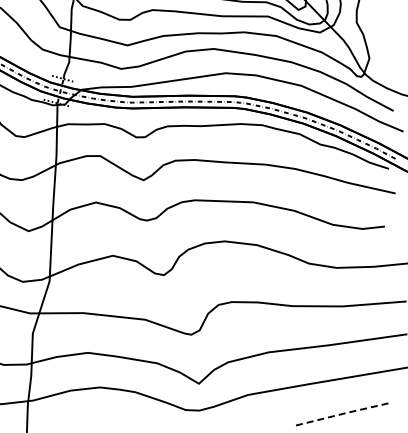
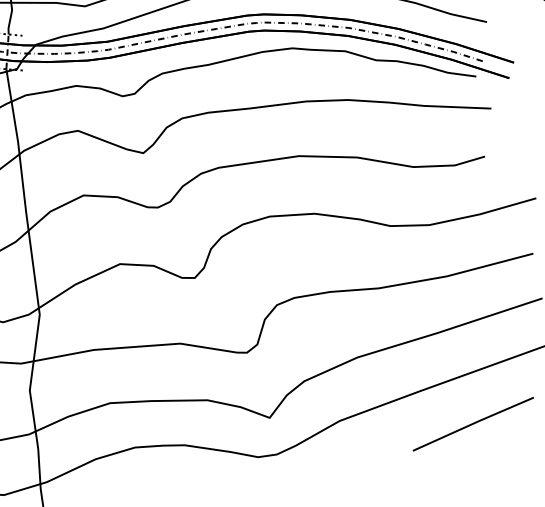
line: (343, 413) -> (474, 422), dashed -> solid

